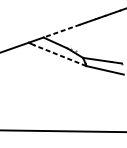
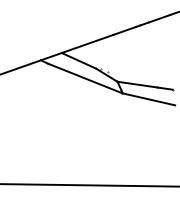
line: (61, 31) -> (87, 44), dashed -> solid
line: (60, 55) -> (85, 78), dashed -> solid

